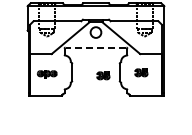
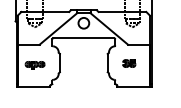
line: (95, 47) -> (83, 38), dashed -> solid
part: (103, 75) -> (91, 66), removed

